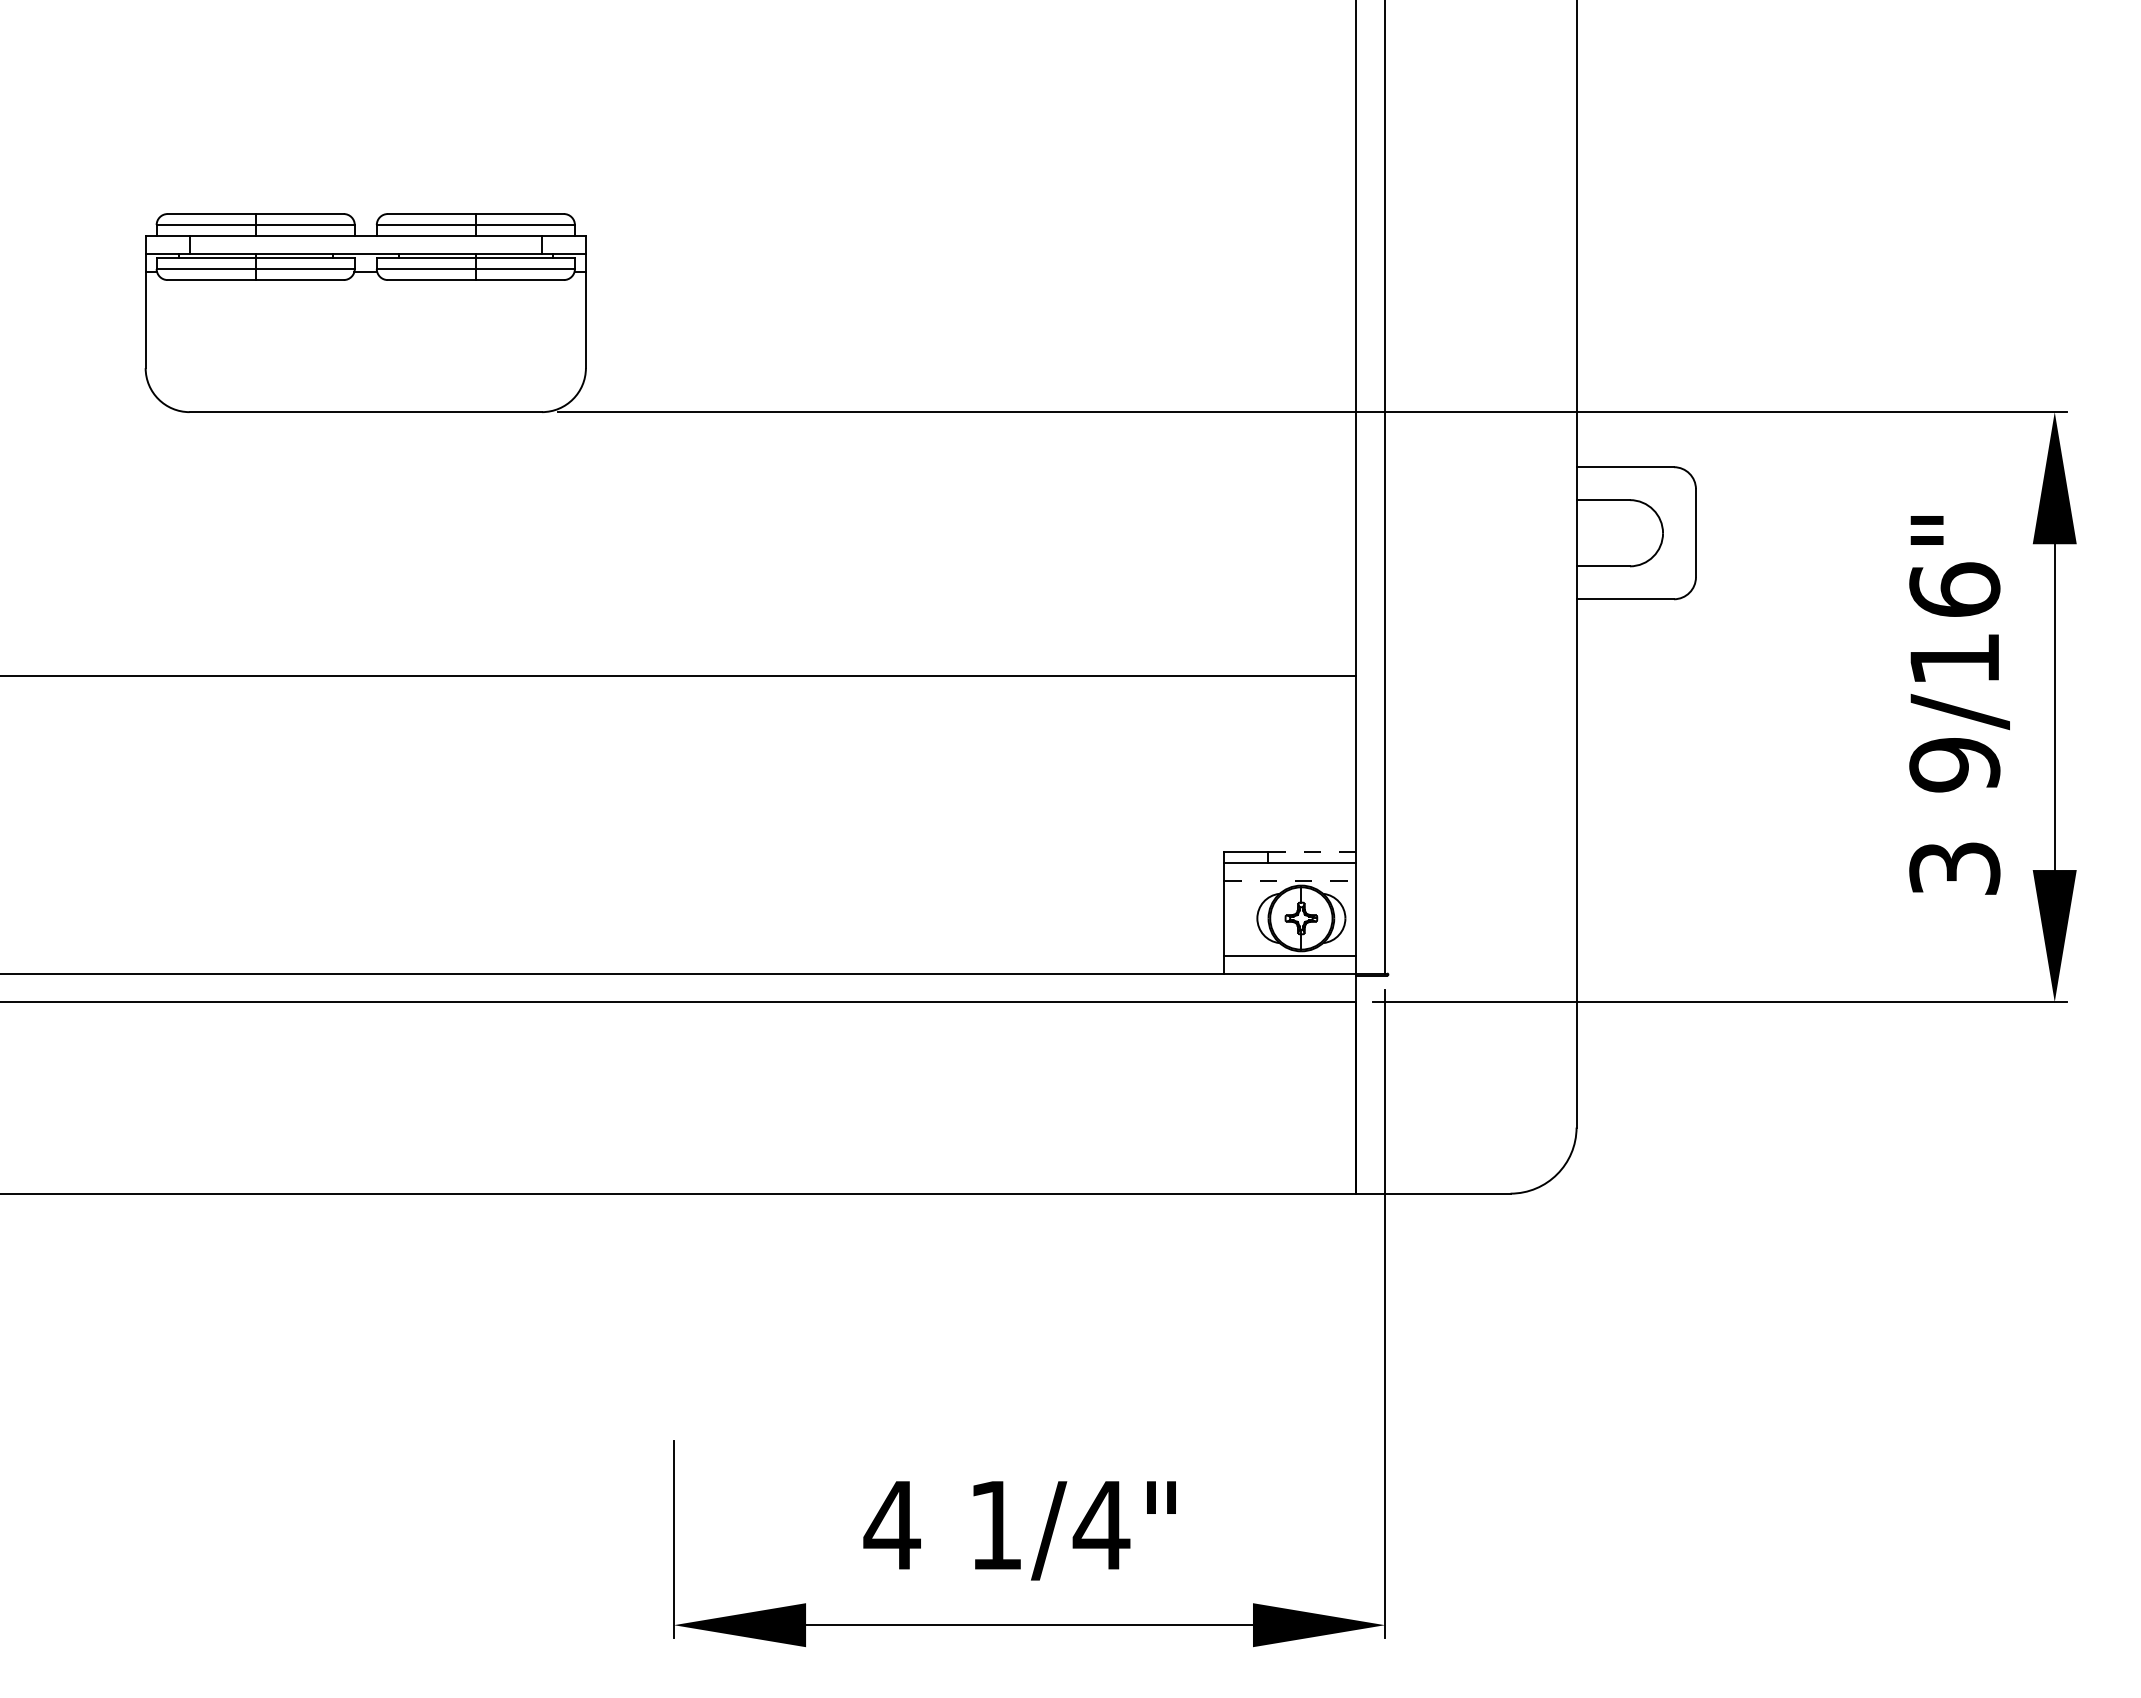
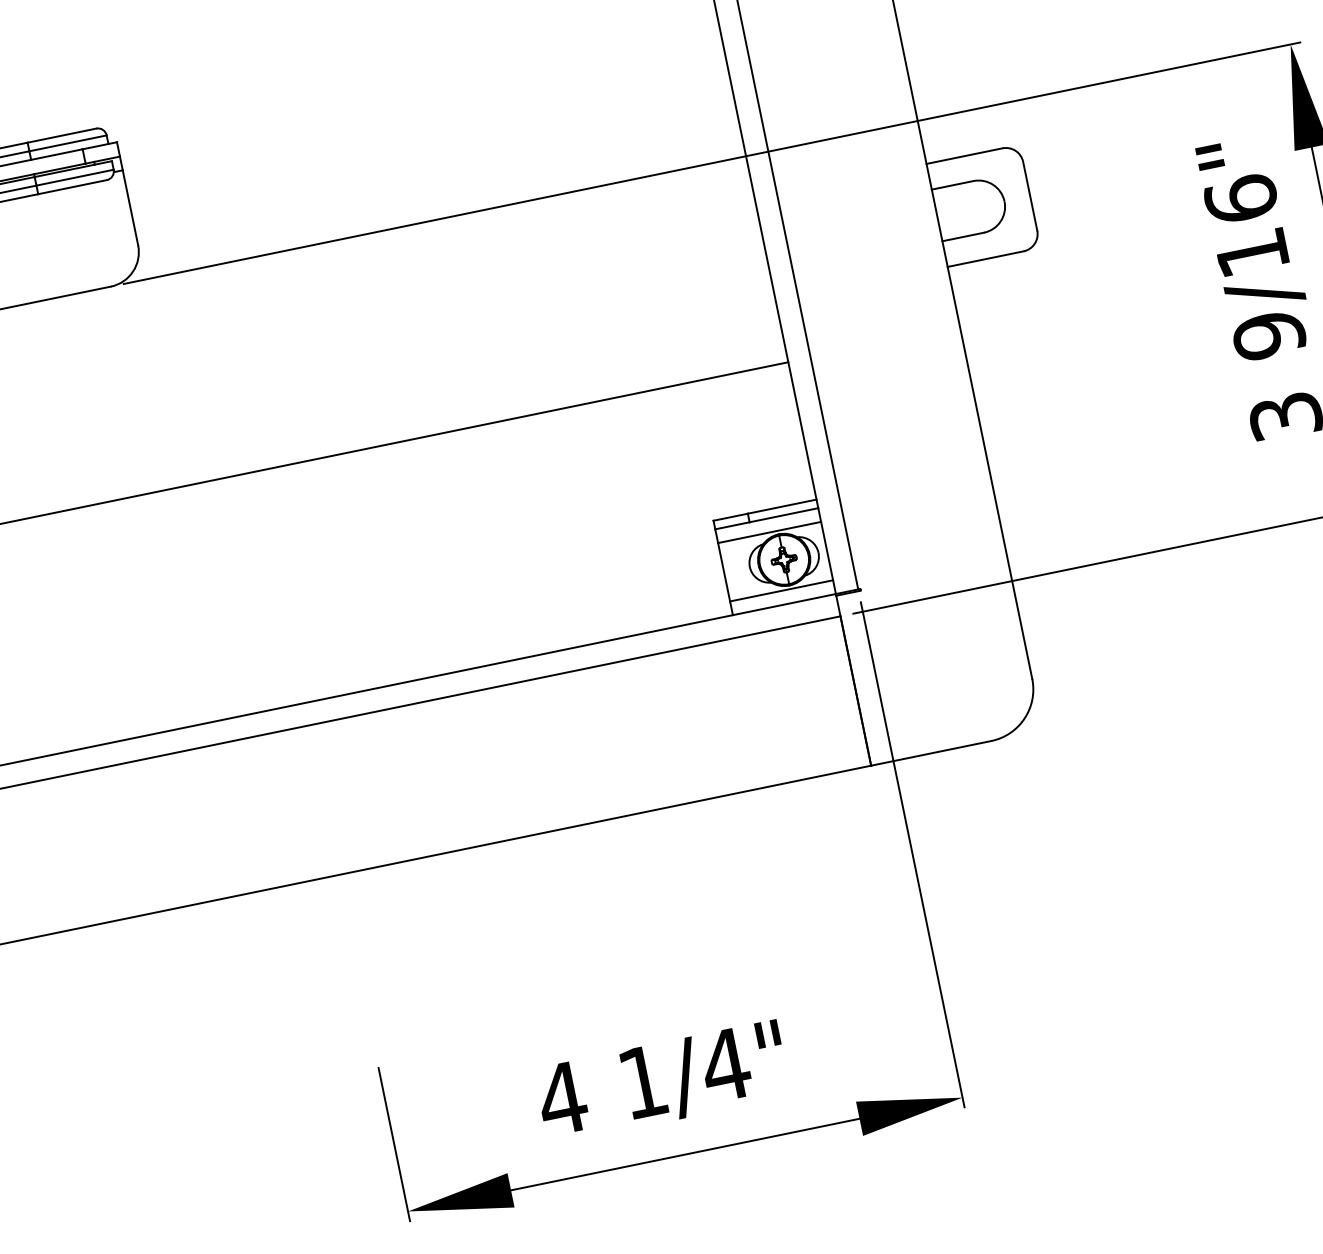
line: (1312, 852) -> (782, 506), dashed -> solid
line: (1290, 881) -> (769, 532), dashed -> solid

